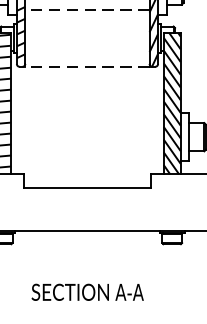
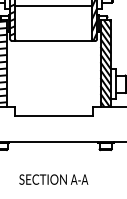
line: (87, 10) -> (53, 6), dashed -> solid
line: (87, 66) -> (53, 40), dashed -> solid

